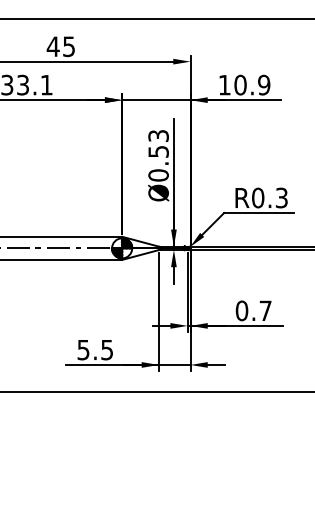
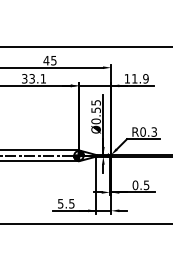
text: (239, 84) -> (134, 78), 10.9 -> 11.9
text: (157, 135) -> (95, 102), Ø0.53 -> Ø0.55
text: (265, 311) -> (146, 185), 0.7 -> 0.5

